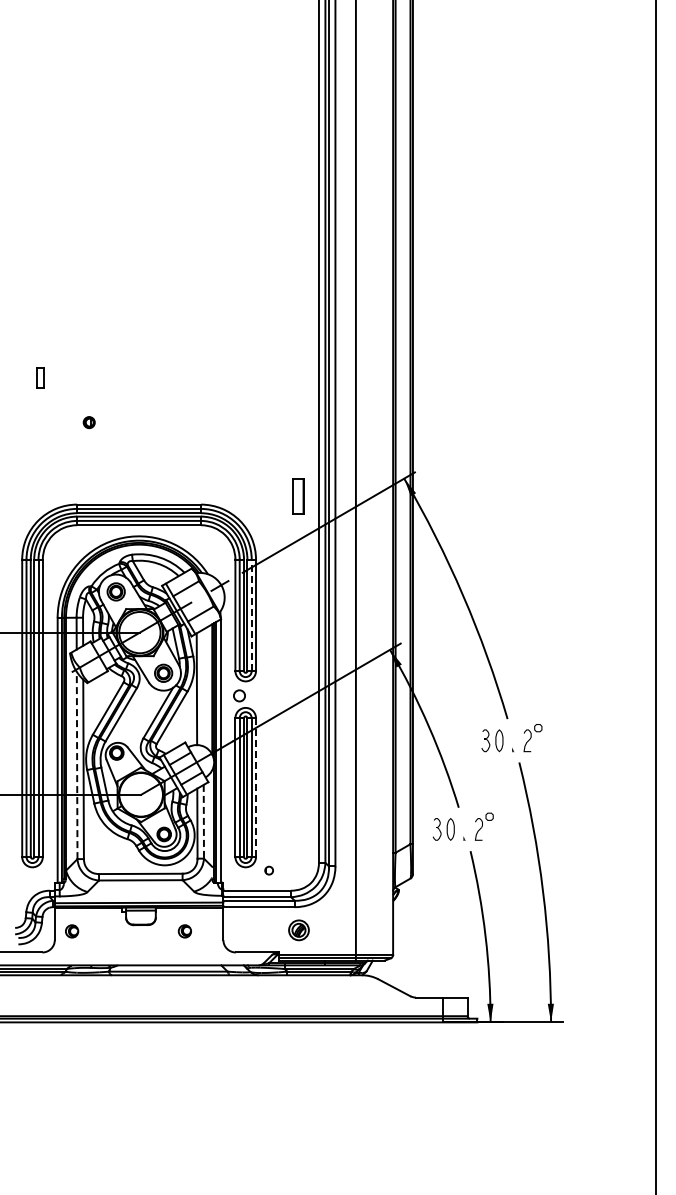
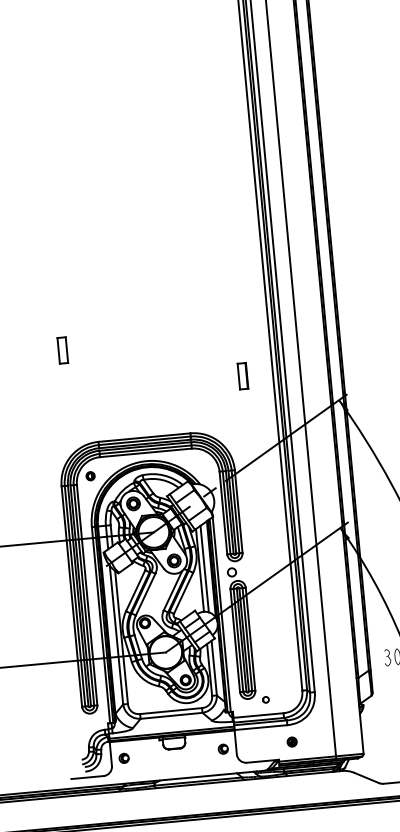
part: (40, 377) -> (62, 350), size x1.67
part: (88, 422) -> (90, 476), moved
part: (298, 496) -> (242, 376), moved
line: (251, 615) -> (235, 512), dashed -> solid
line: (203, 687) -> (204, 568), added
line: (77, 765) -> (116, 635), dashed -> solid
line: (256, 788) -> (250, 639), dashed -> solid
line: (203, 821) -> (213, 667), dashed -> solid
part: (298, 930) -> (291, 742), size x0.62
part: (184, 931) -> (222, 749), moved

